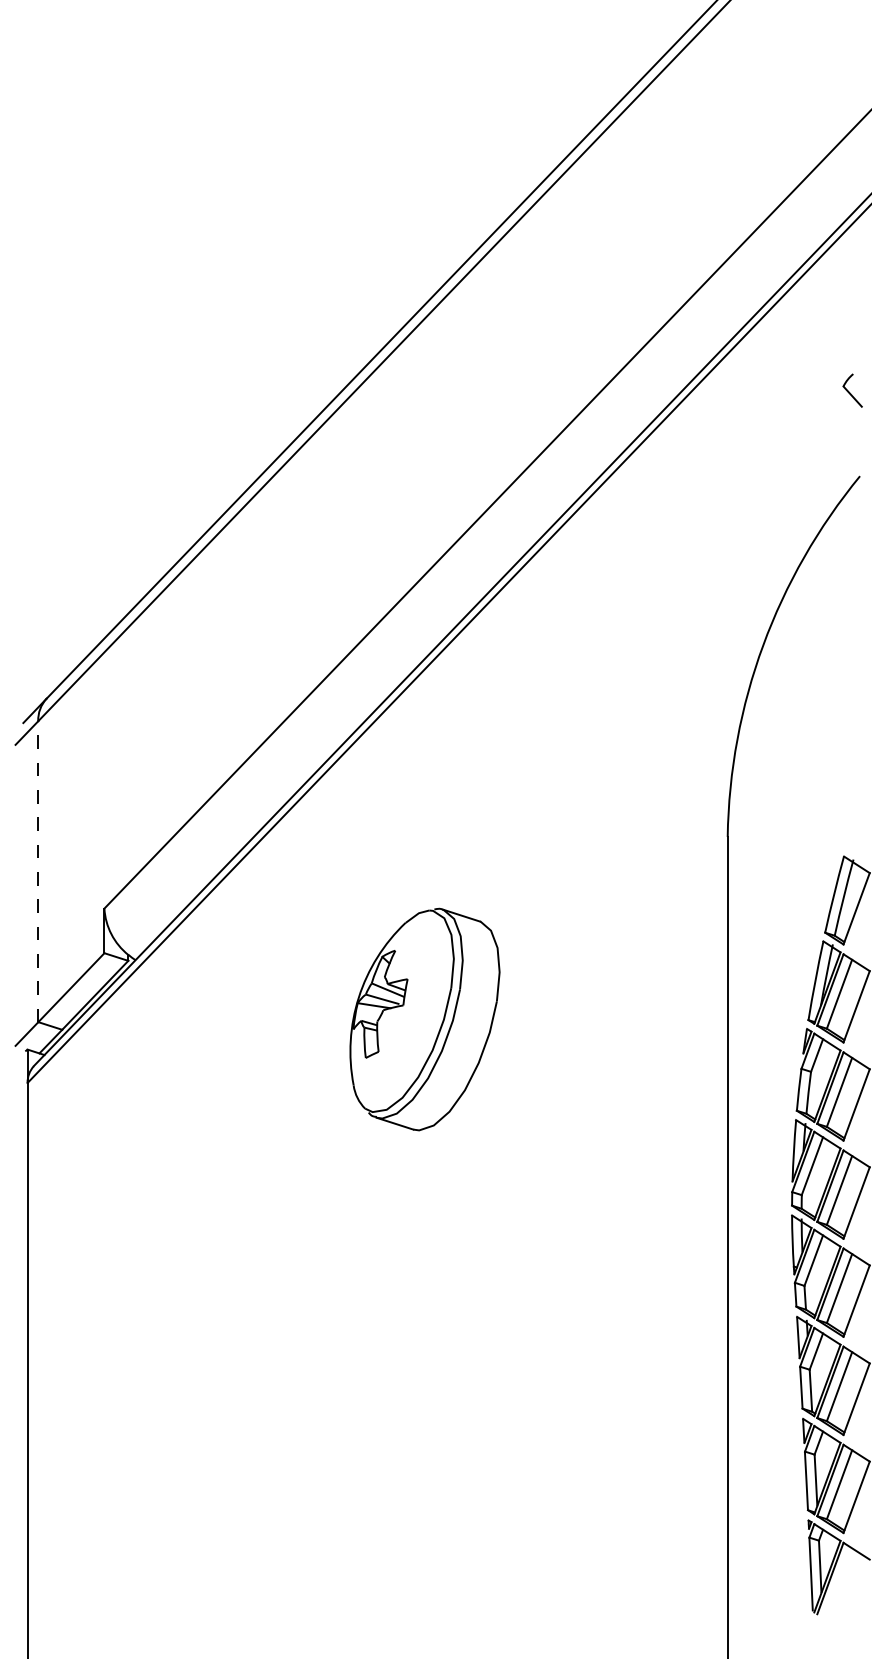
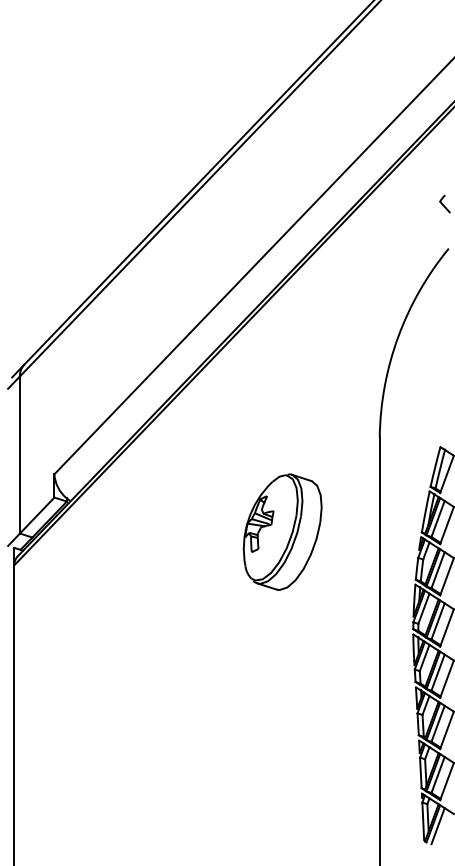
line: (37, 872) -> (19, 455), dashed -> solid
part: (424, 1018) -> (282, 531), moved
line: (838, 1583) -> (437, 826), added

